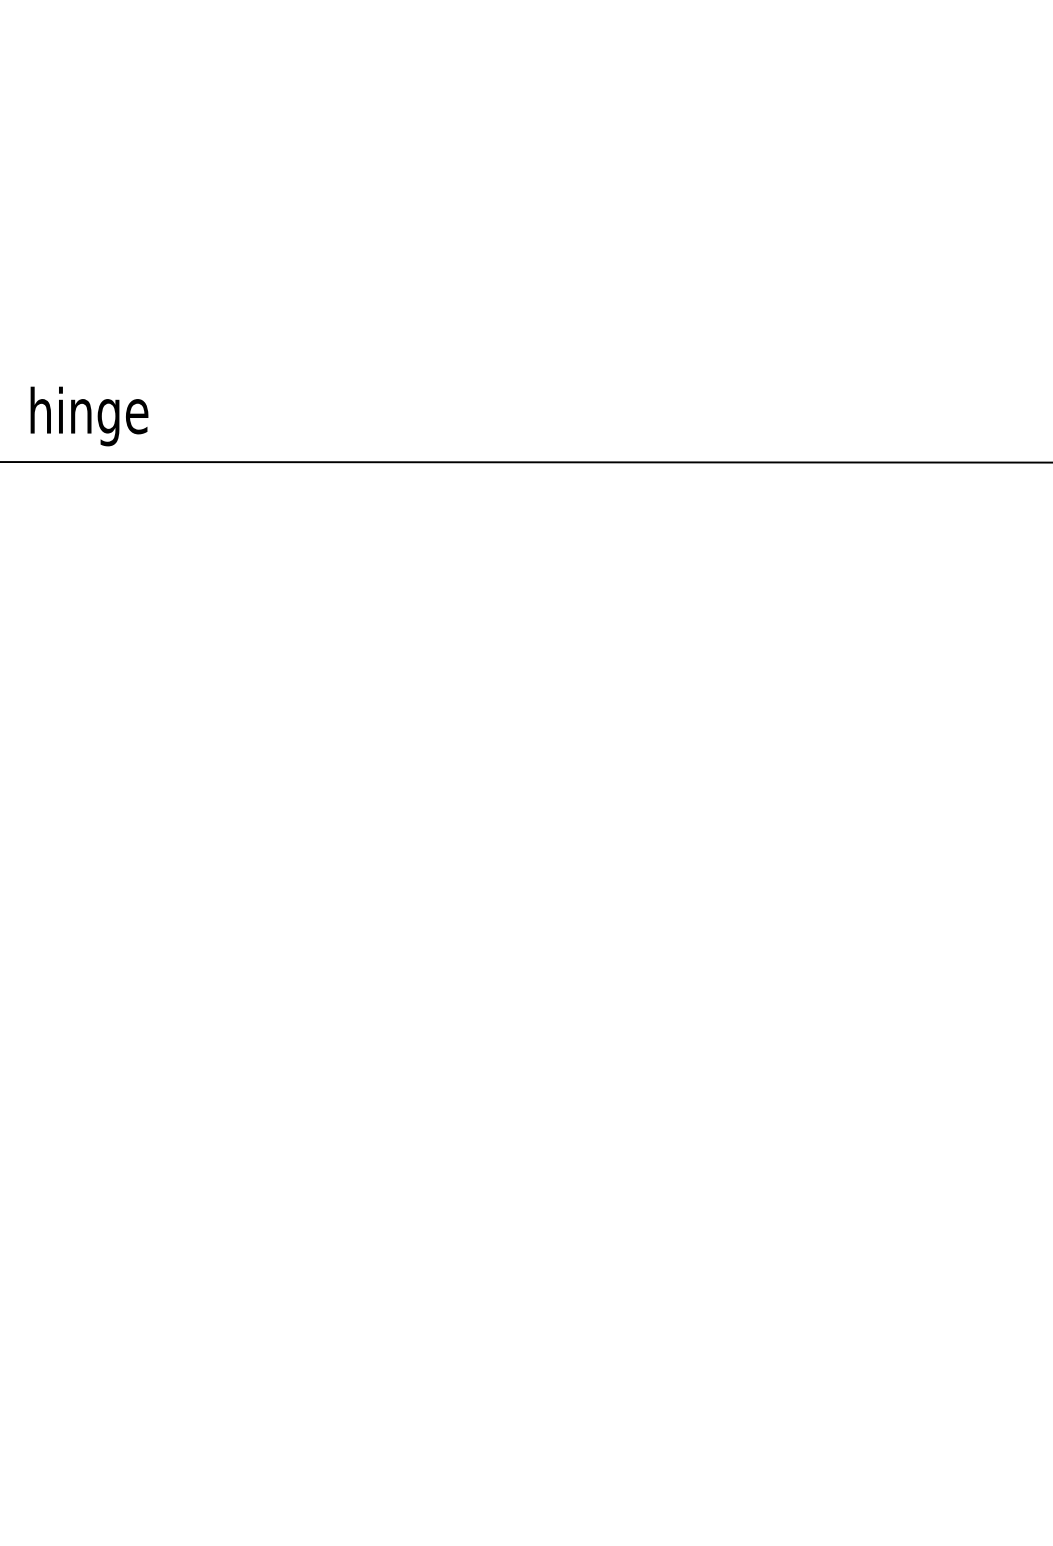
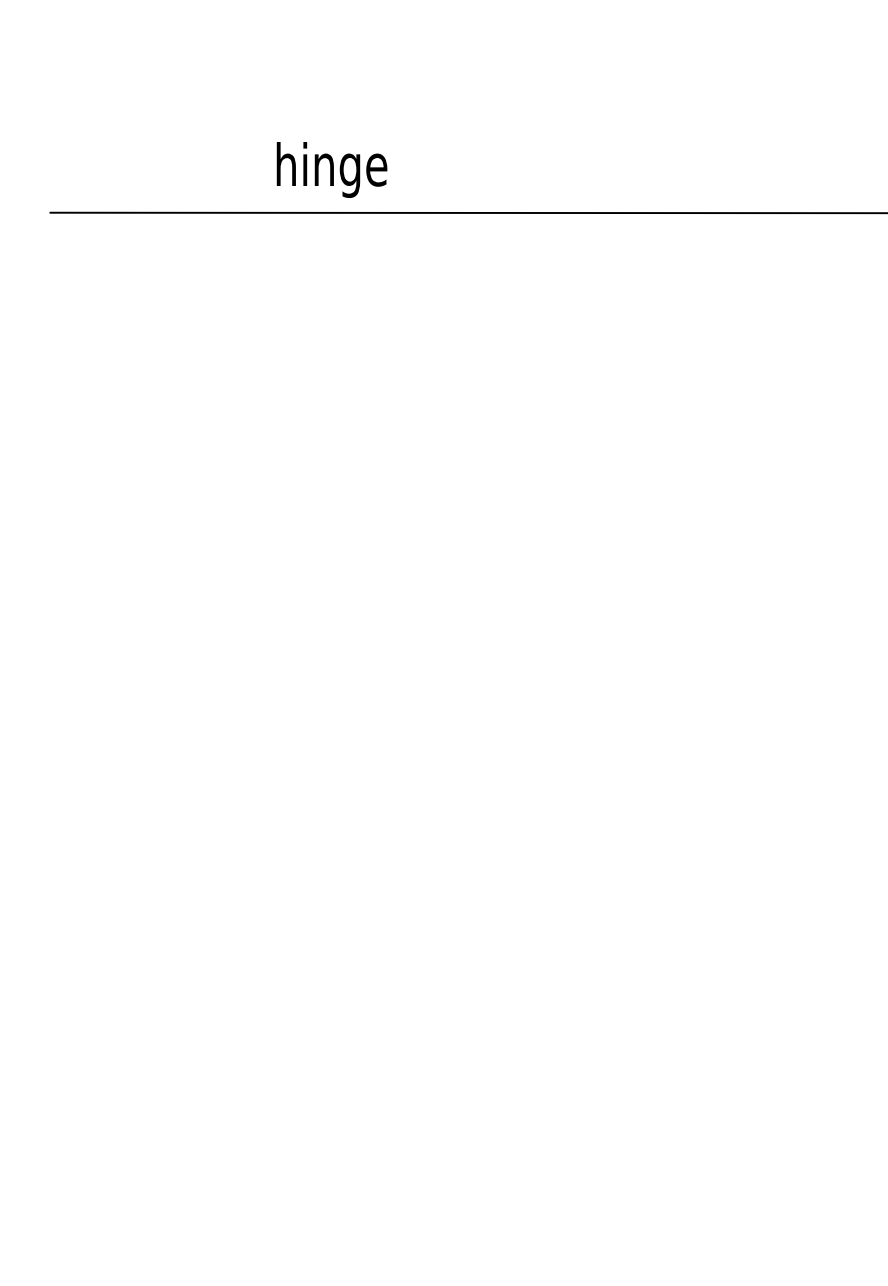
text: (89, 416) -> (332, 169), moved

